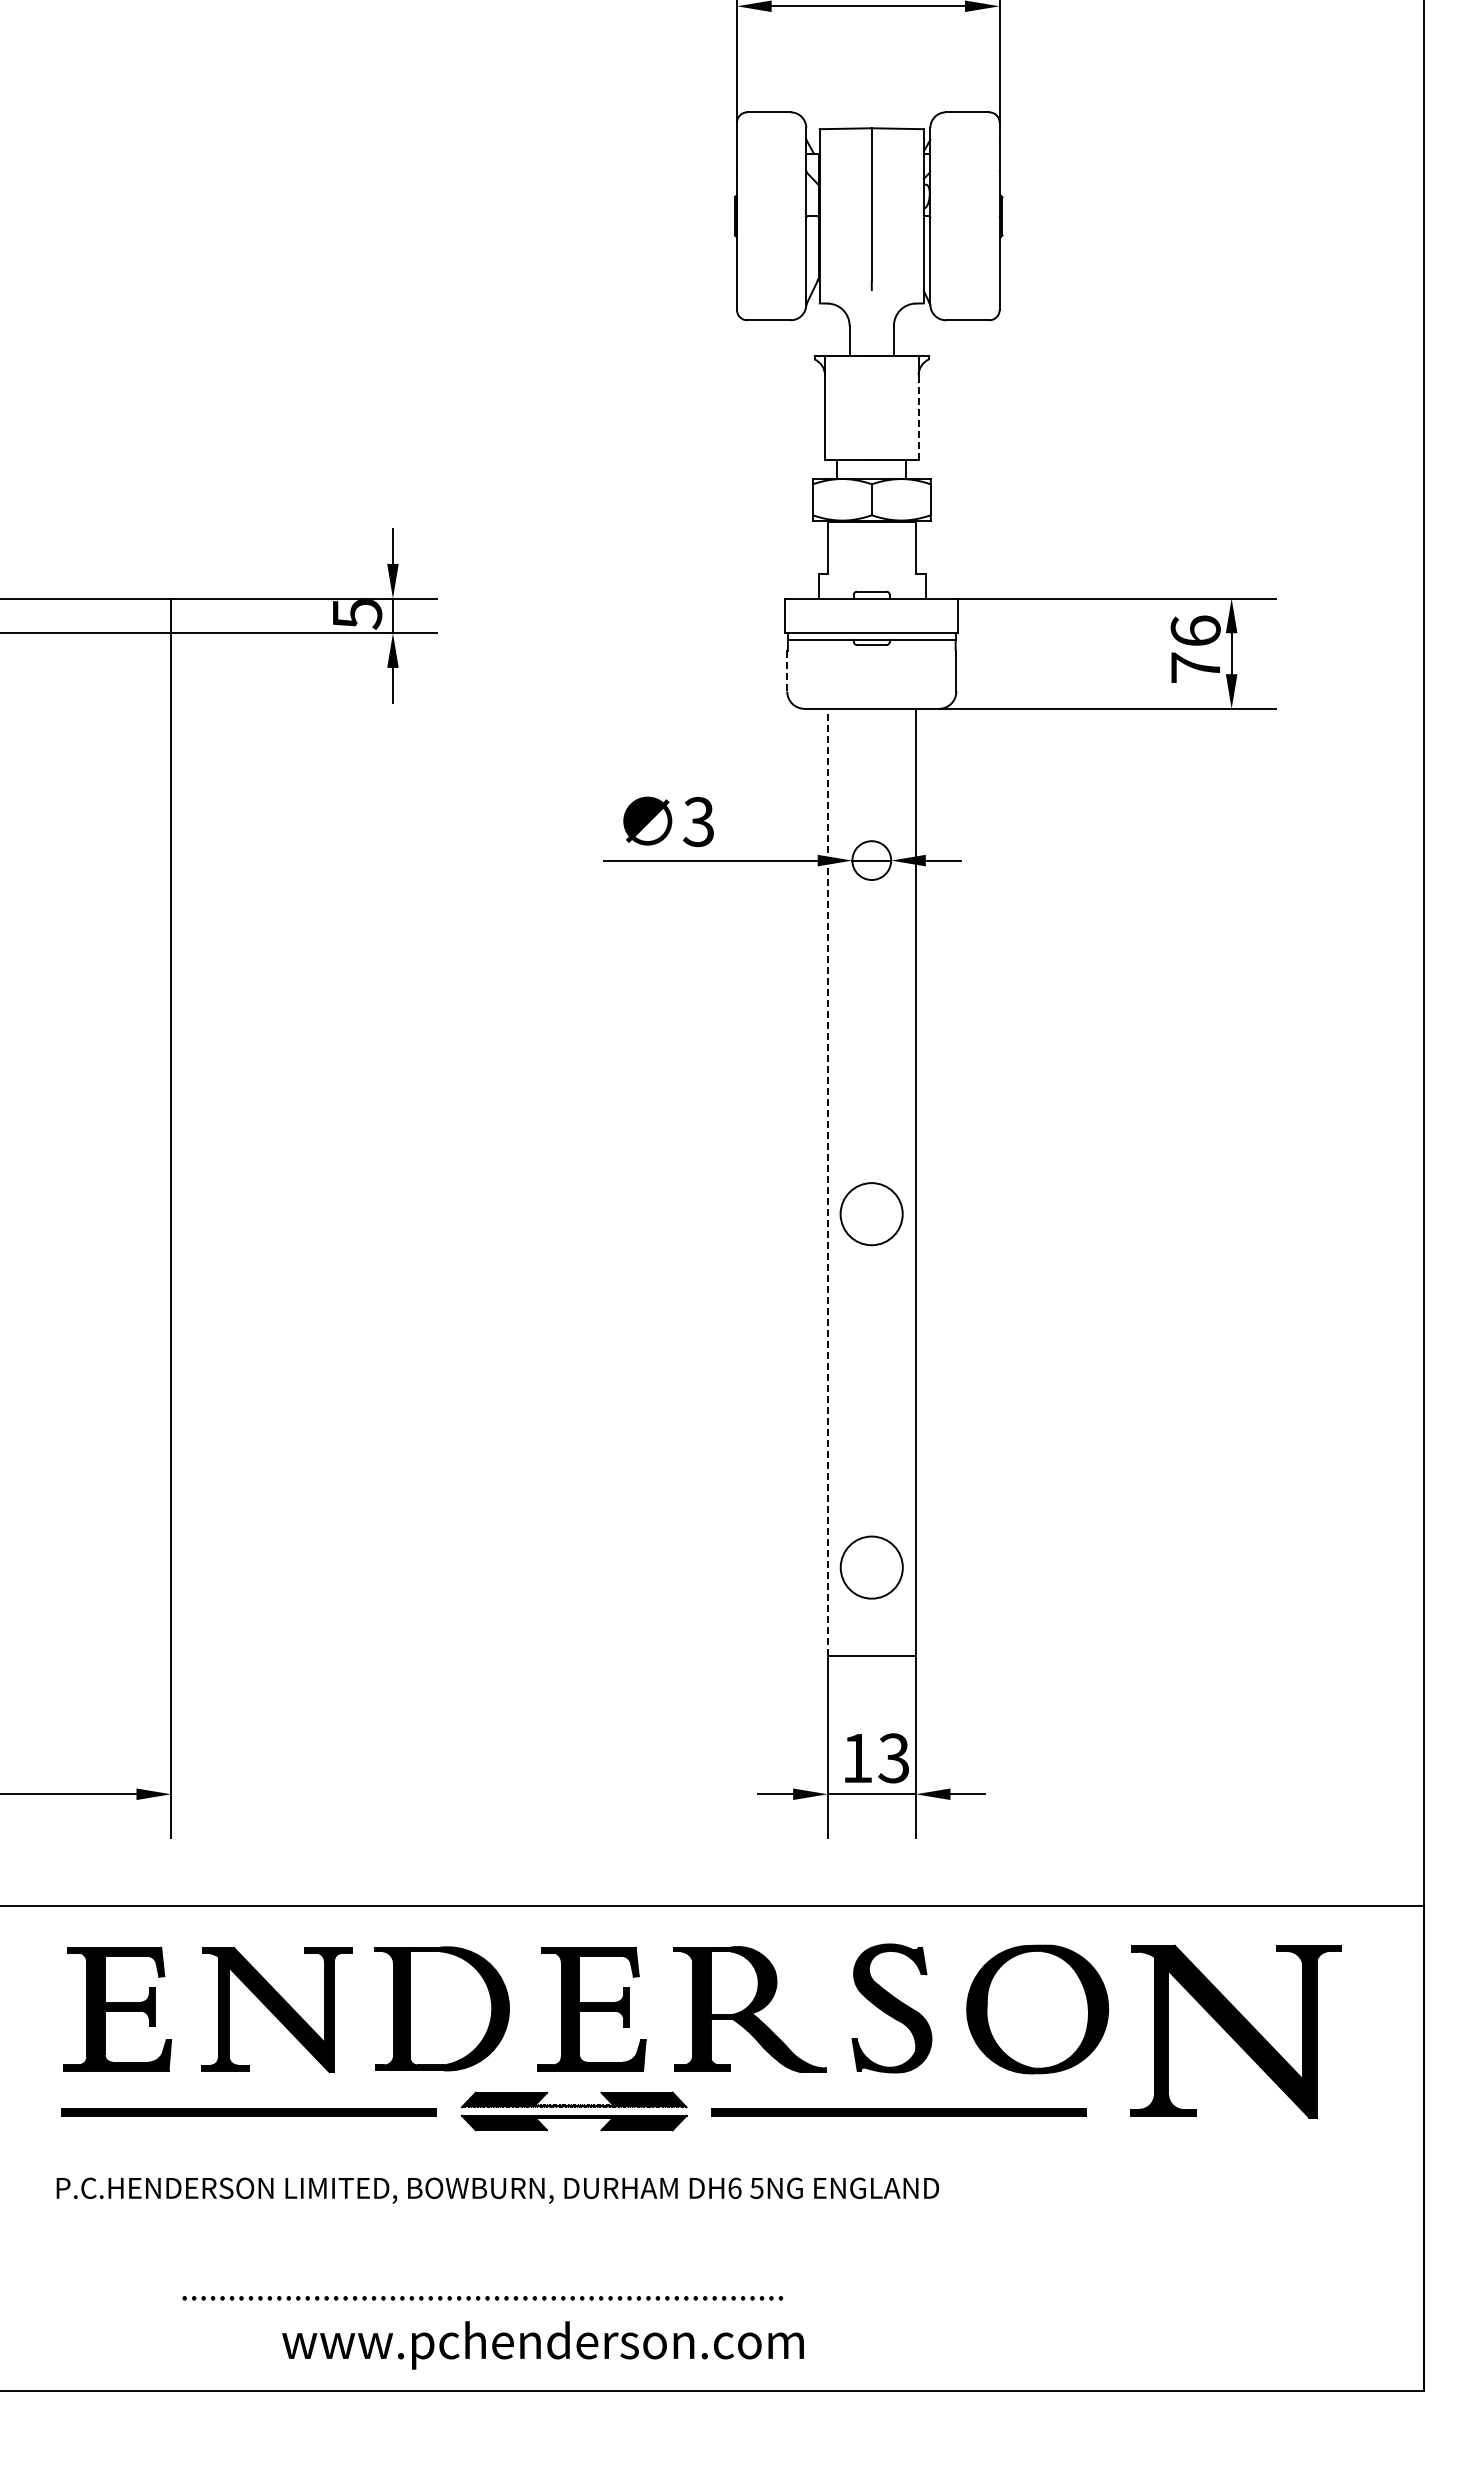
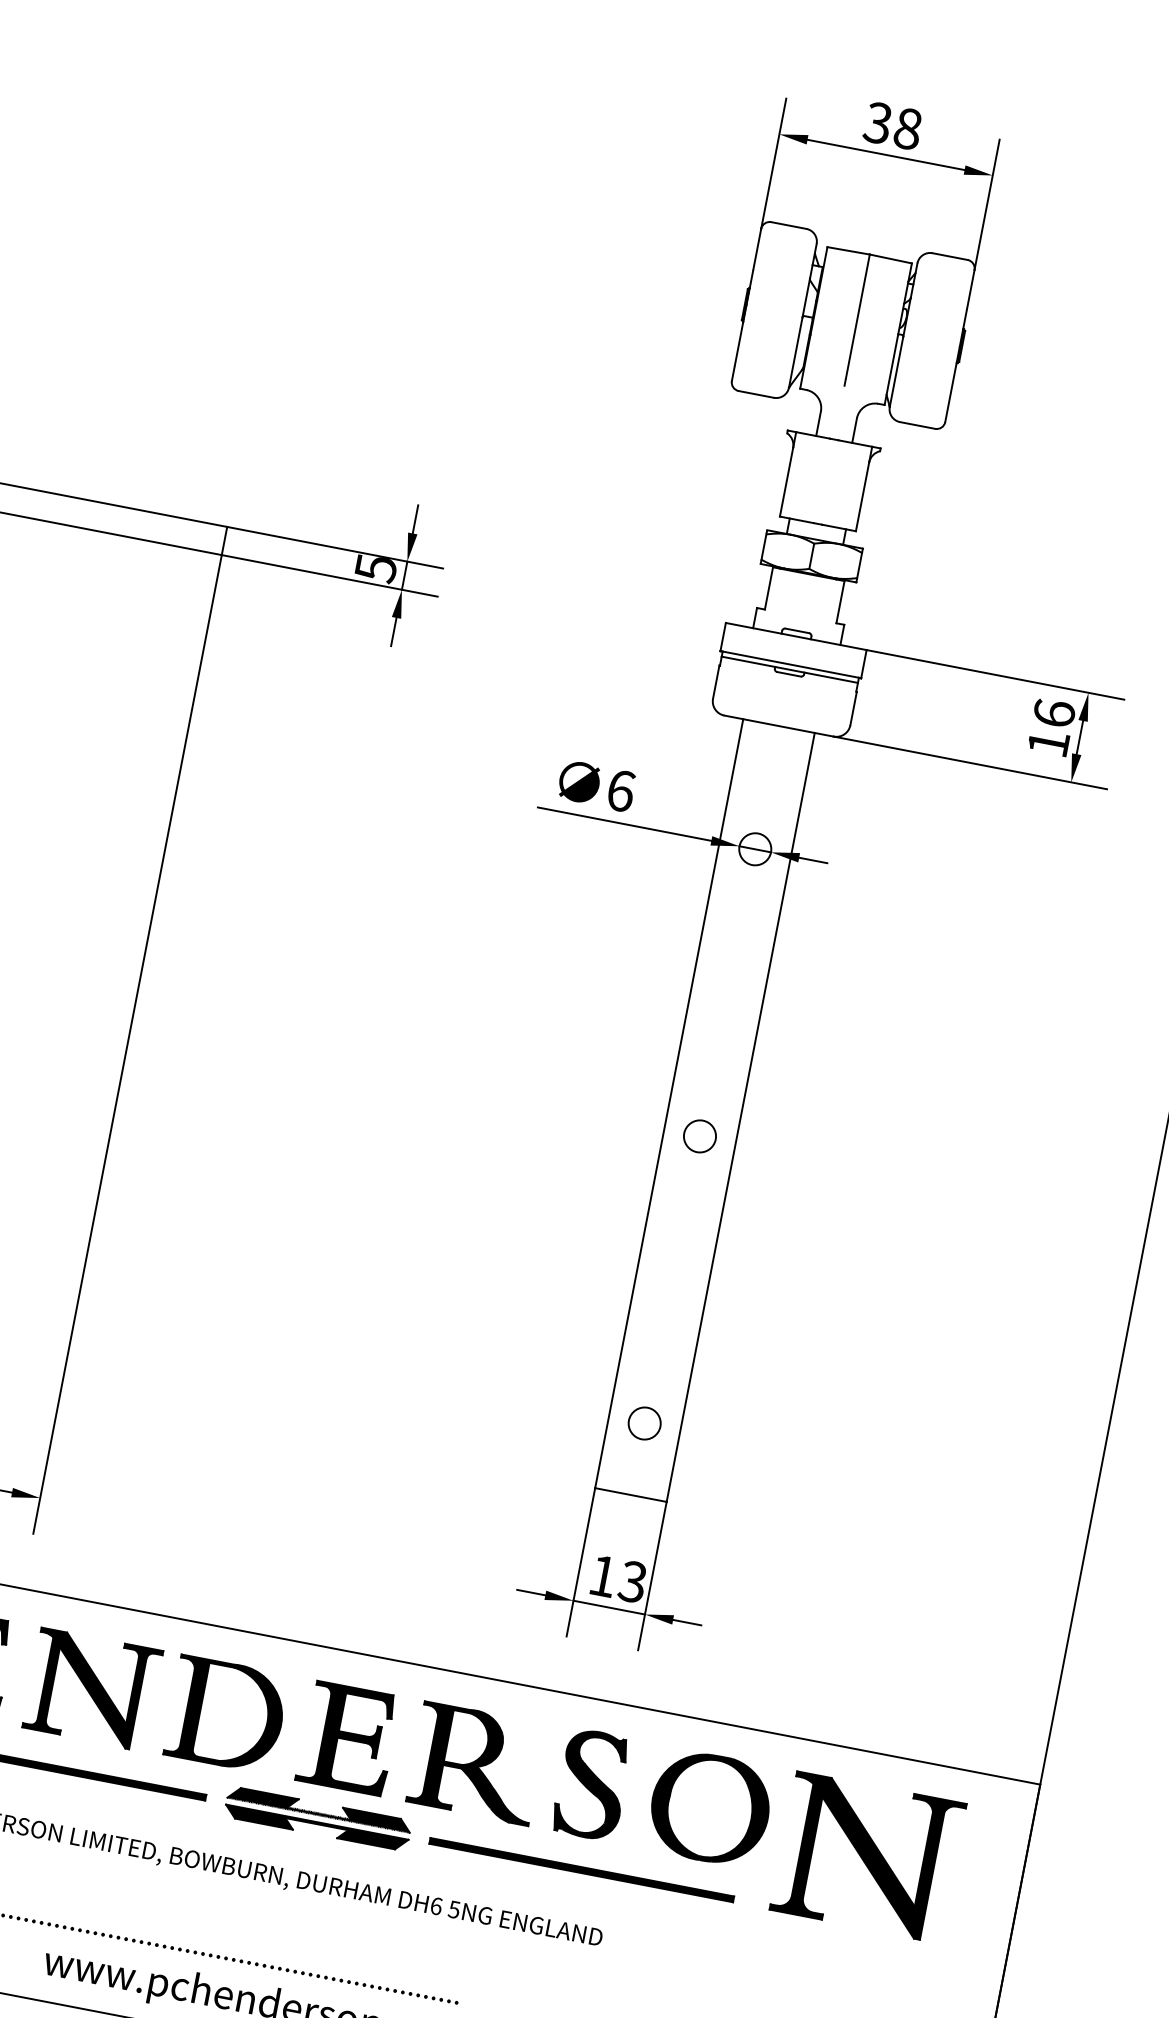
line: (918, 417) -> (862, 496), dashed -> solid
text: (1195, 667) -> (1048, 743), 76 -> 16
line: (787, 671) -> (716, 682), dashed -> solid
text: (698, 822) -> (620, 791), 3 -> 6
line: (827, 1181) -> (669, 1103), dashed -> solid
circle: (871, 1213) -> (699, 1135), size x0.62
circle: (871, 1567) -> (644, 1423), size x0.62

